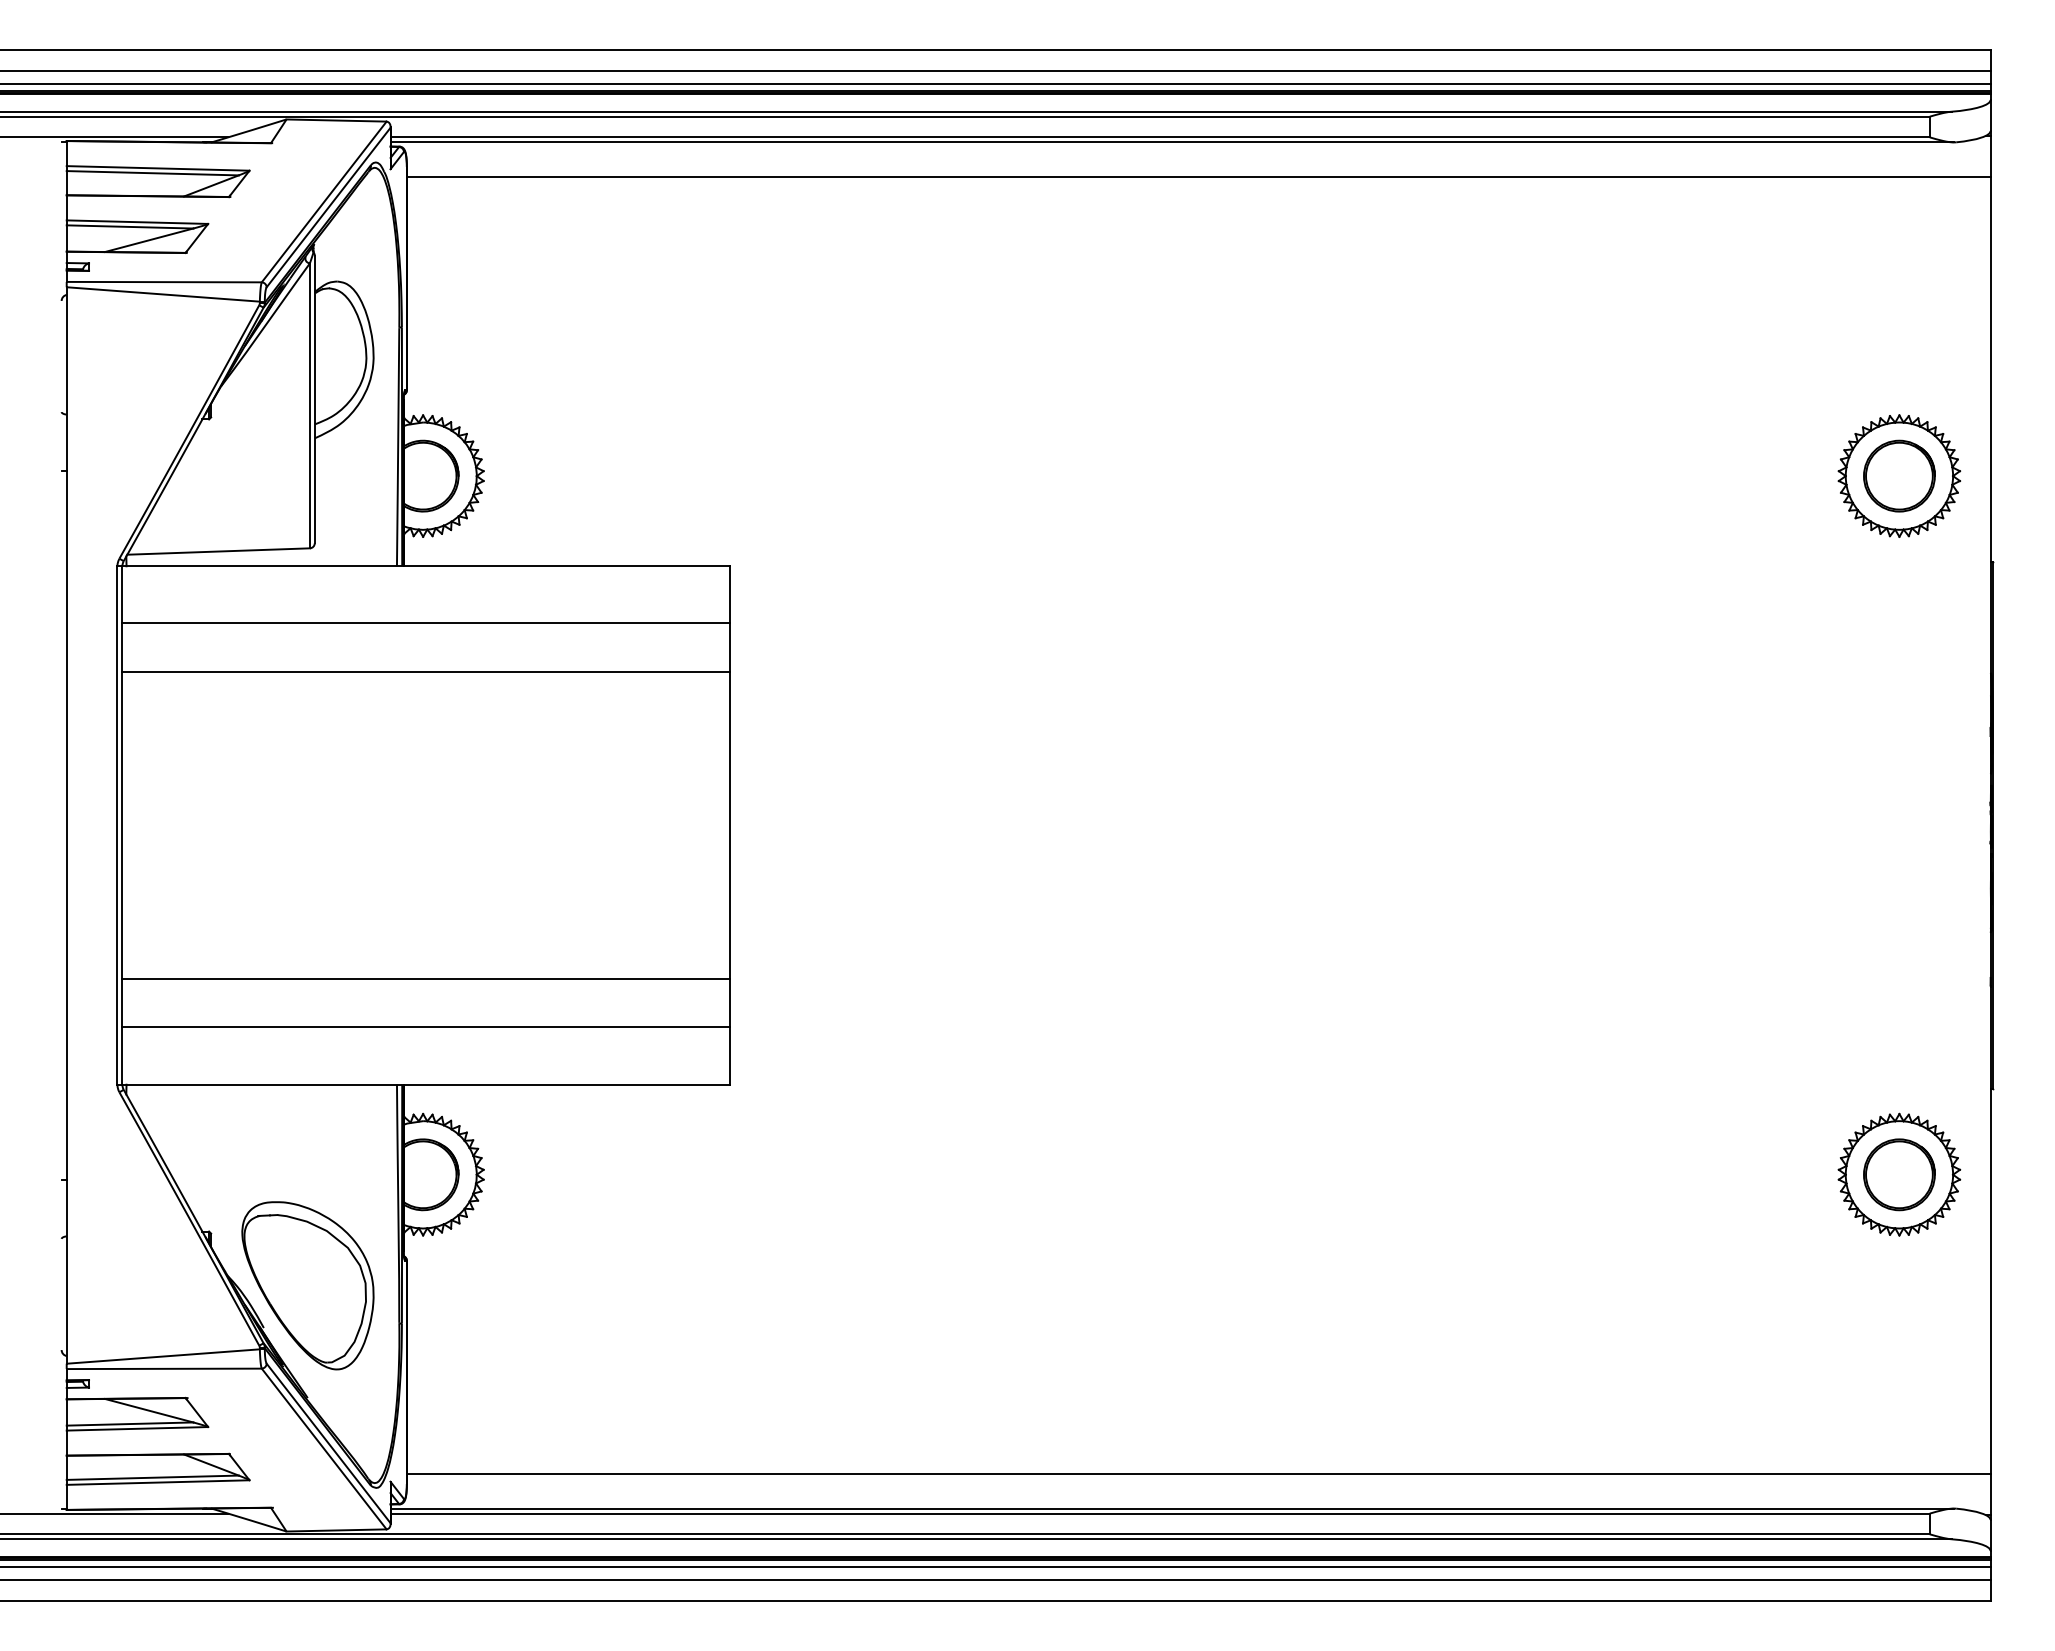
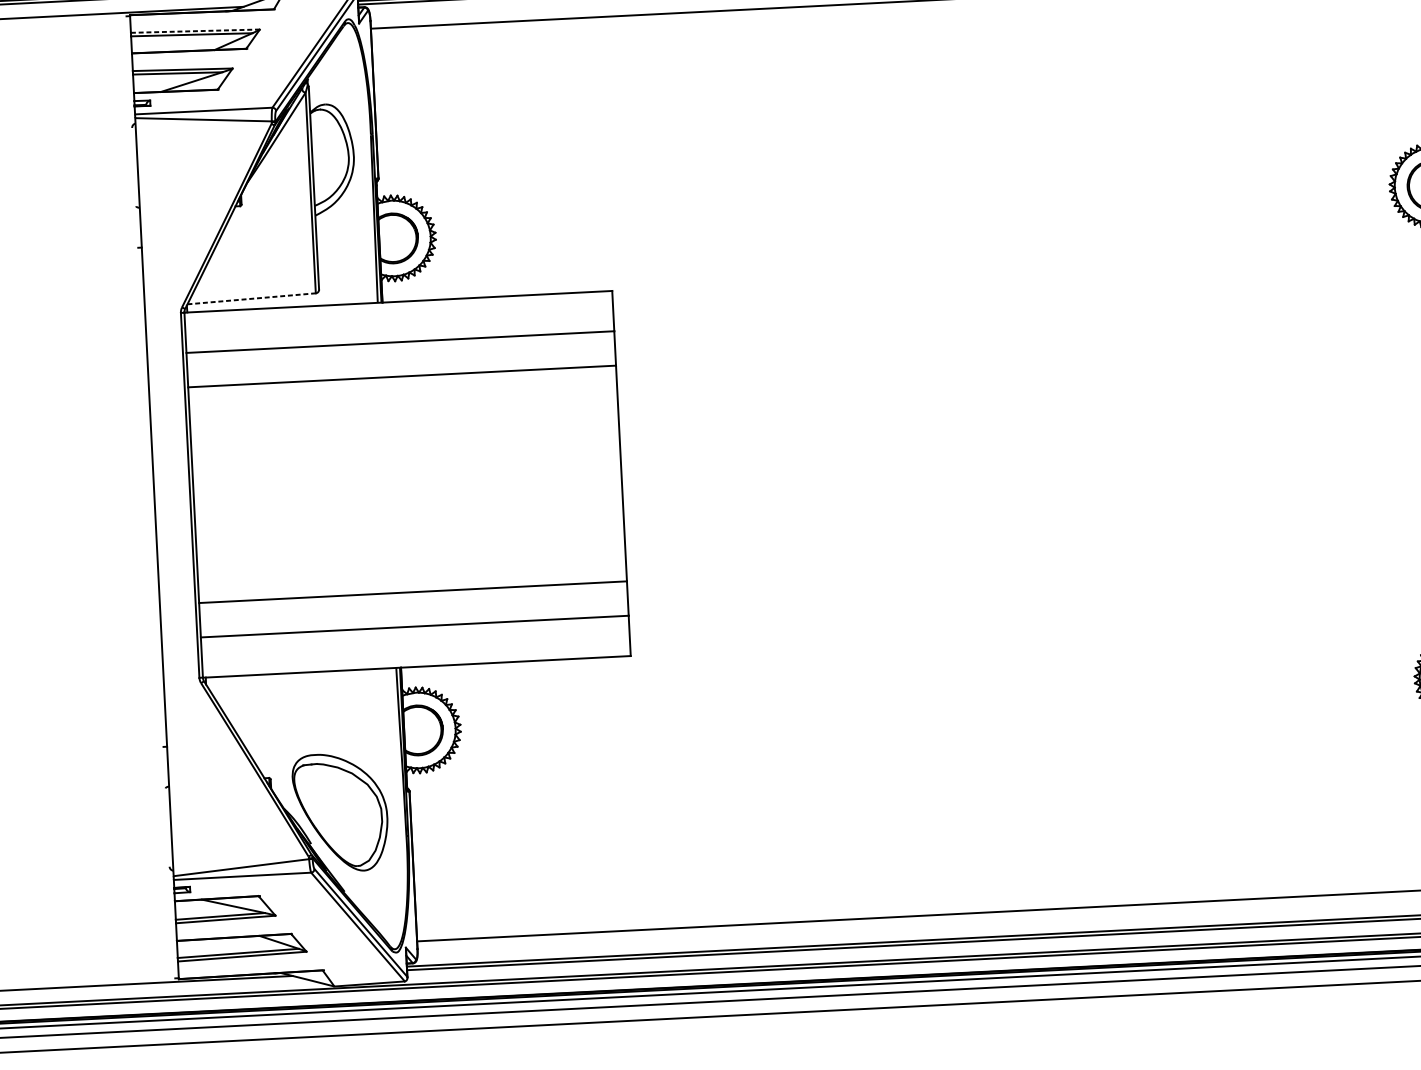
line: (158, 168) -> (195, 31), solid -> dashed
line: (219, 551) -> (252, 298), solid -> dashed

